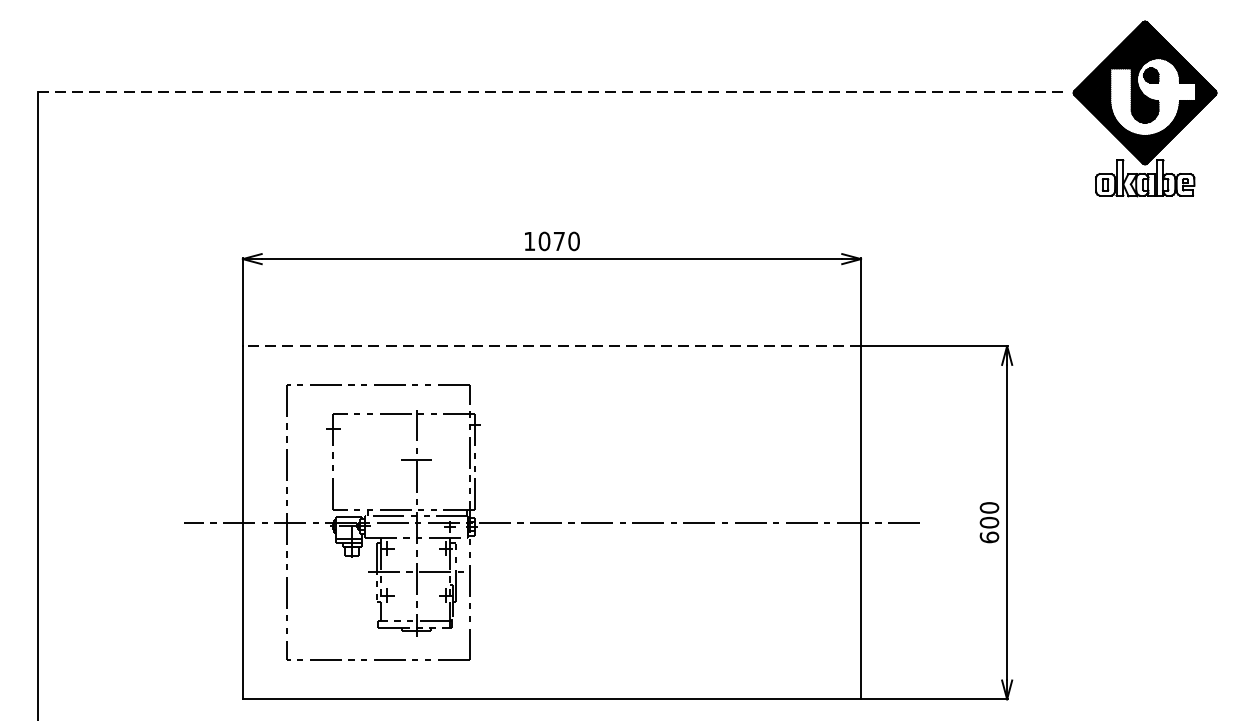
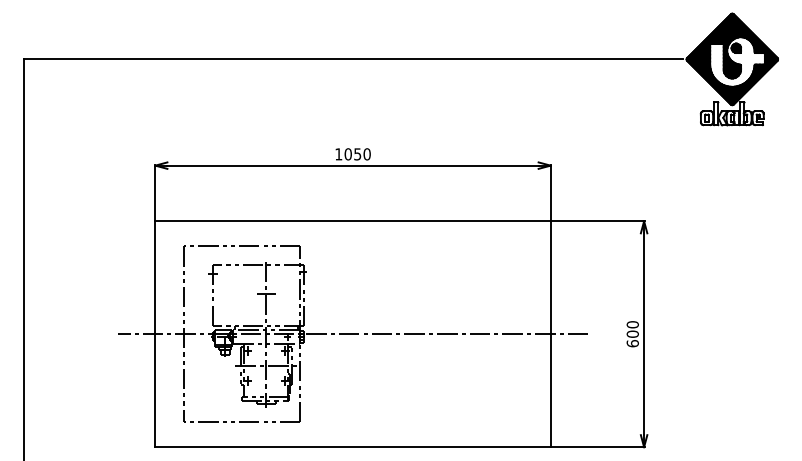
line: (552, 93) -> (353, 59), dashed -> solid
text: (558, 241) -> (357, 154), 1070 -> 1050
line: (552, 346) -> (353, 221), dashed -> solid

